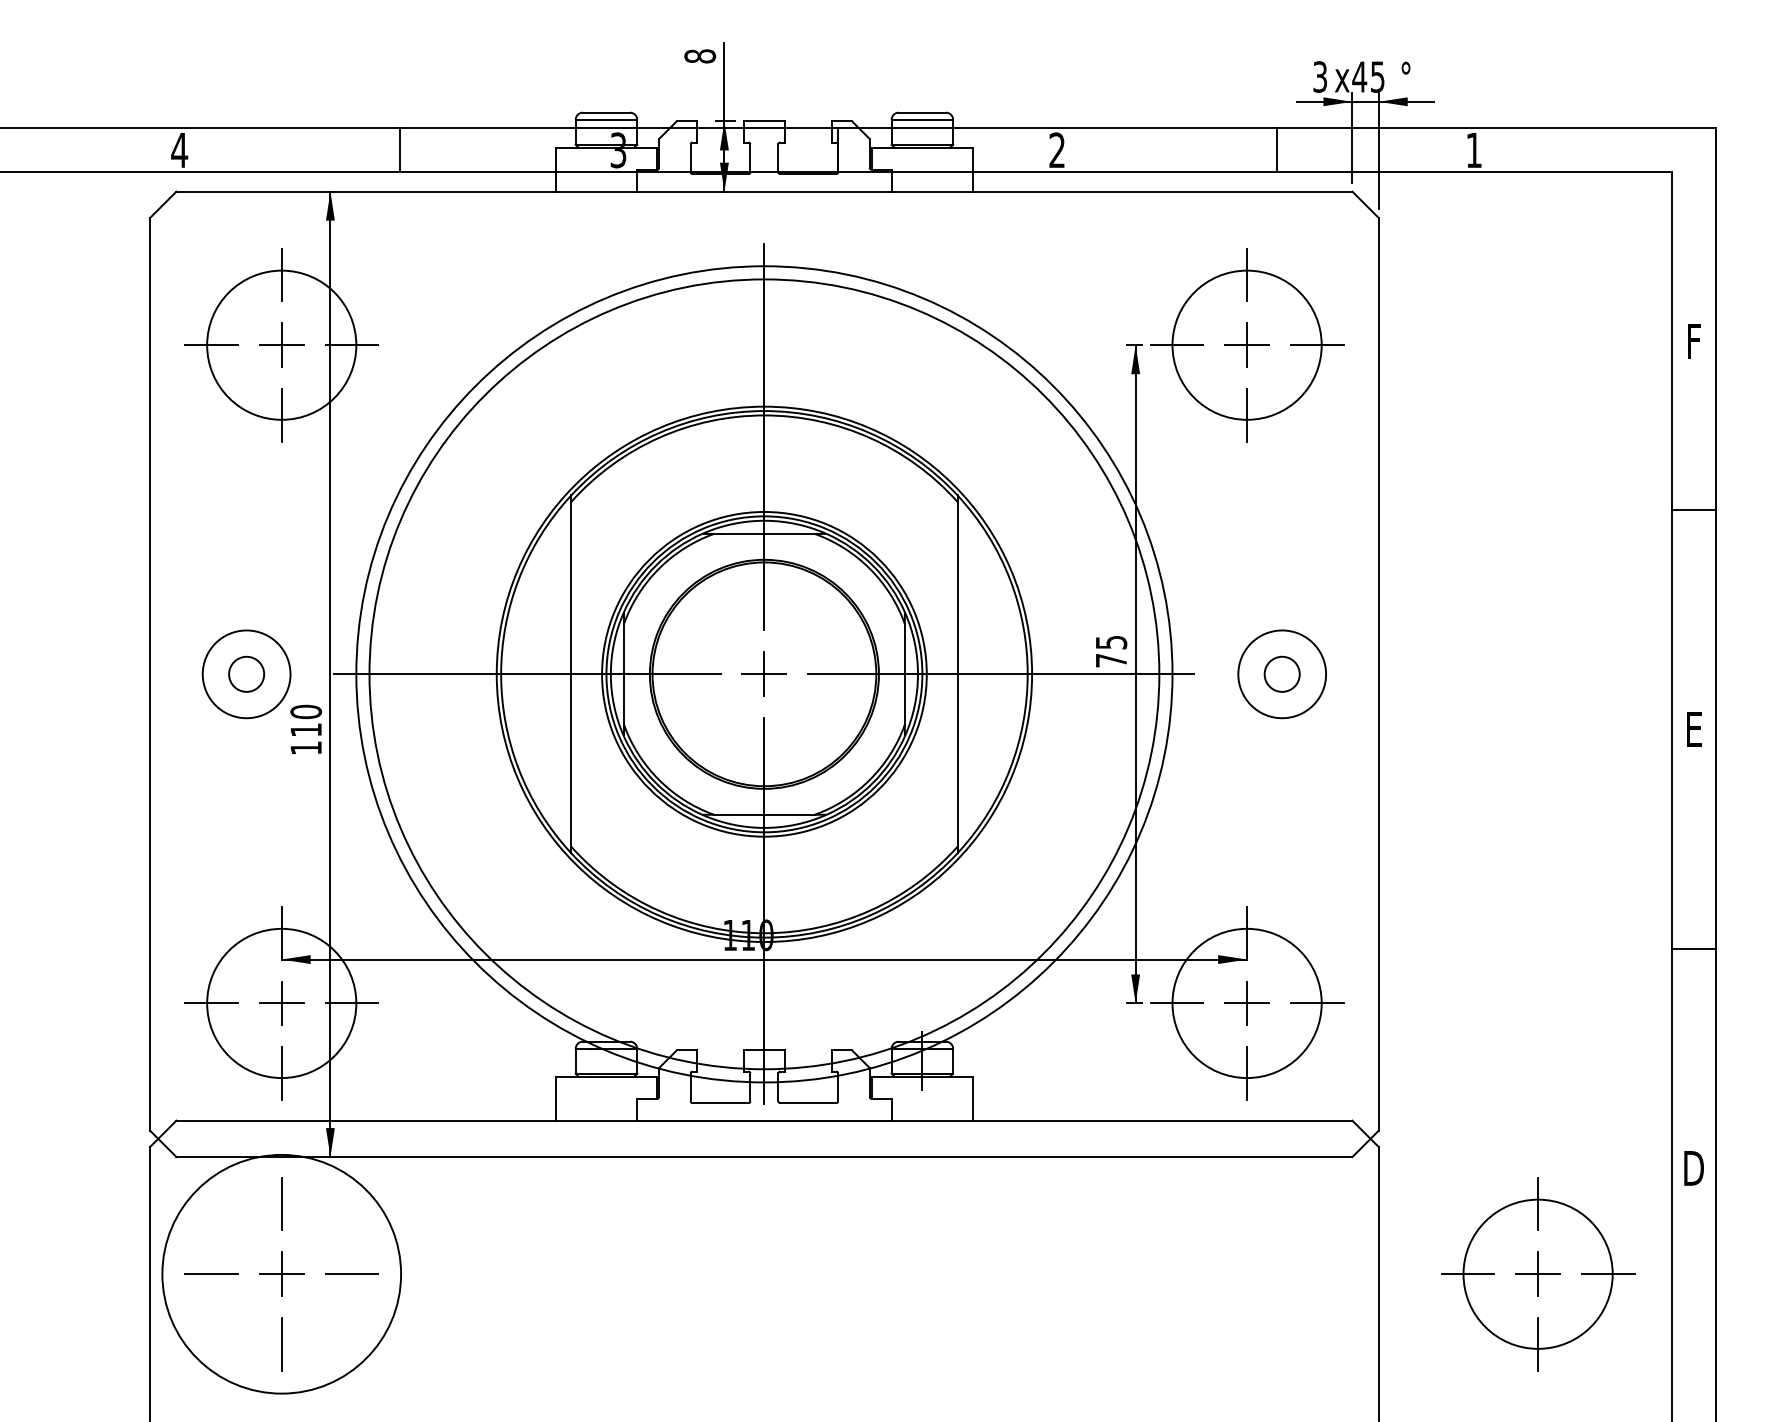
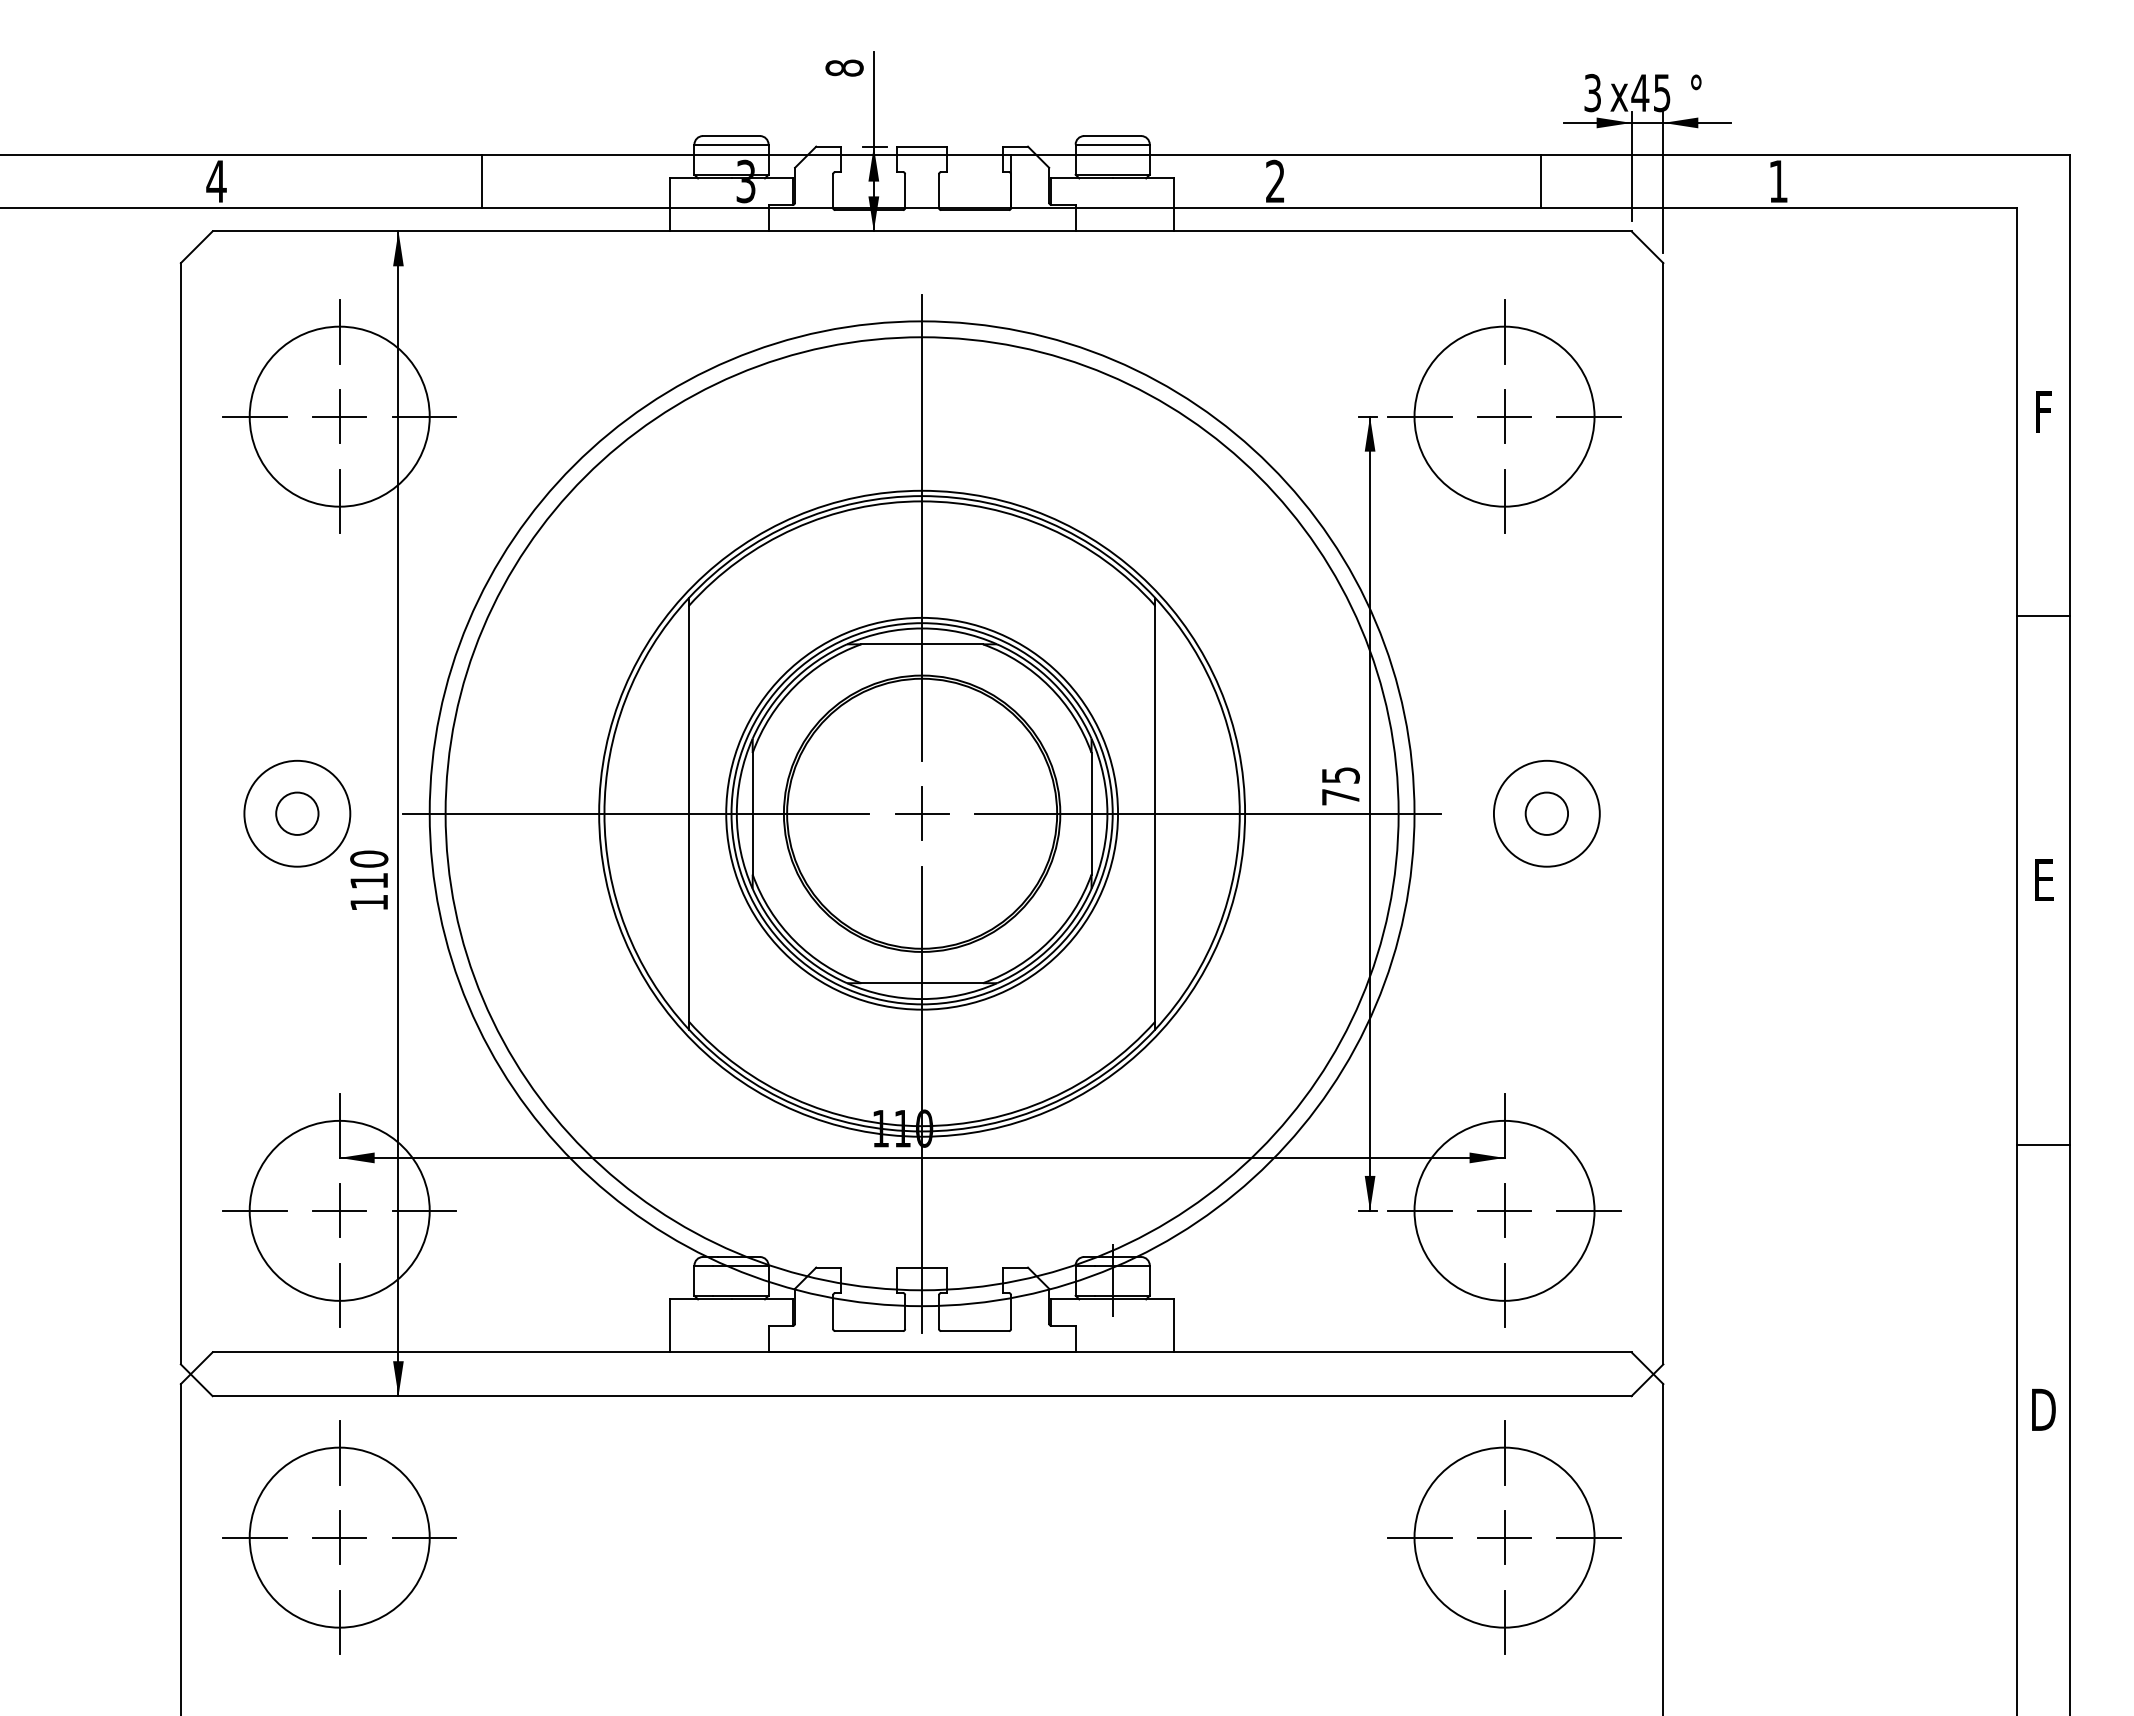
circle: (281, 1273) -> (339, 1536), size x0.62
part: (1538, 1274) -> (1504, 1537), moved

